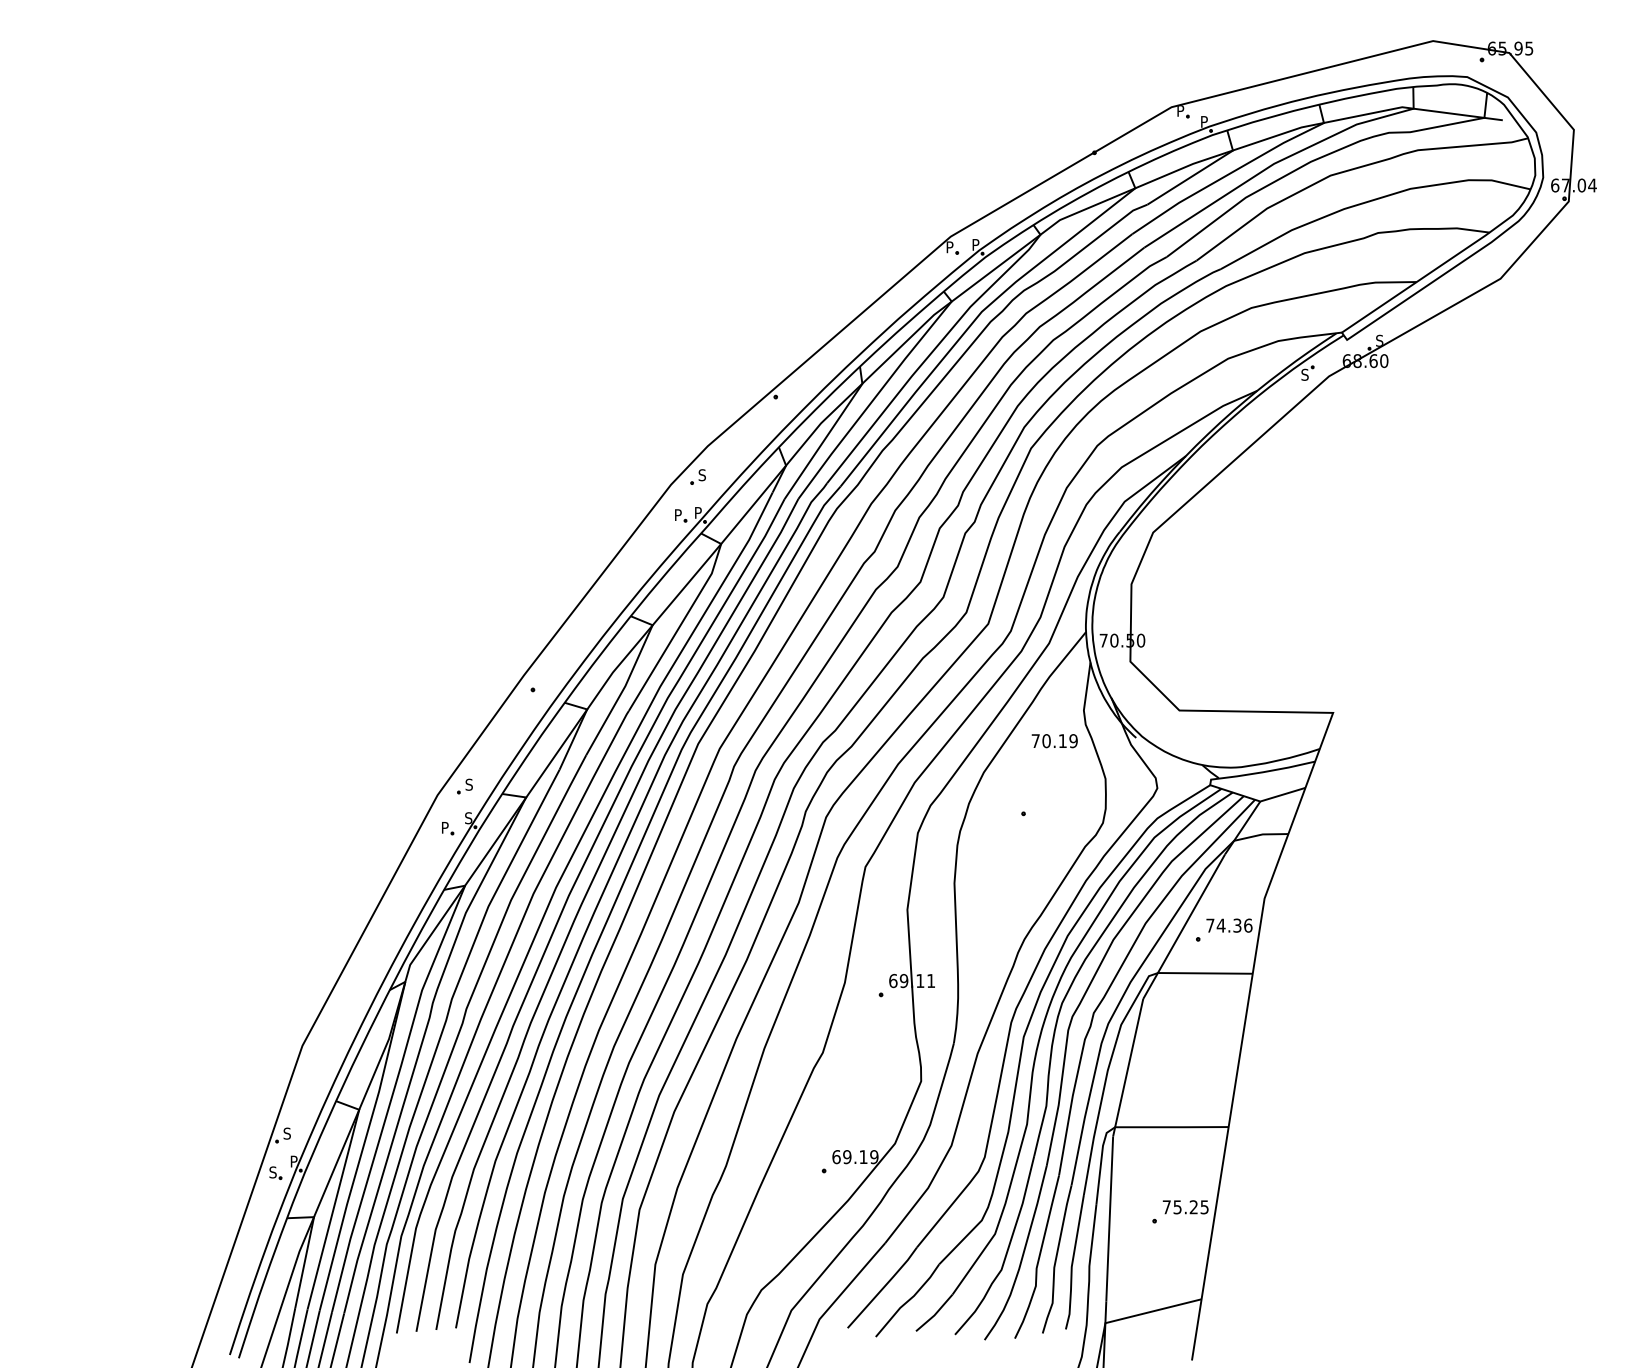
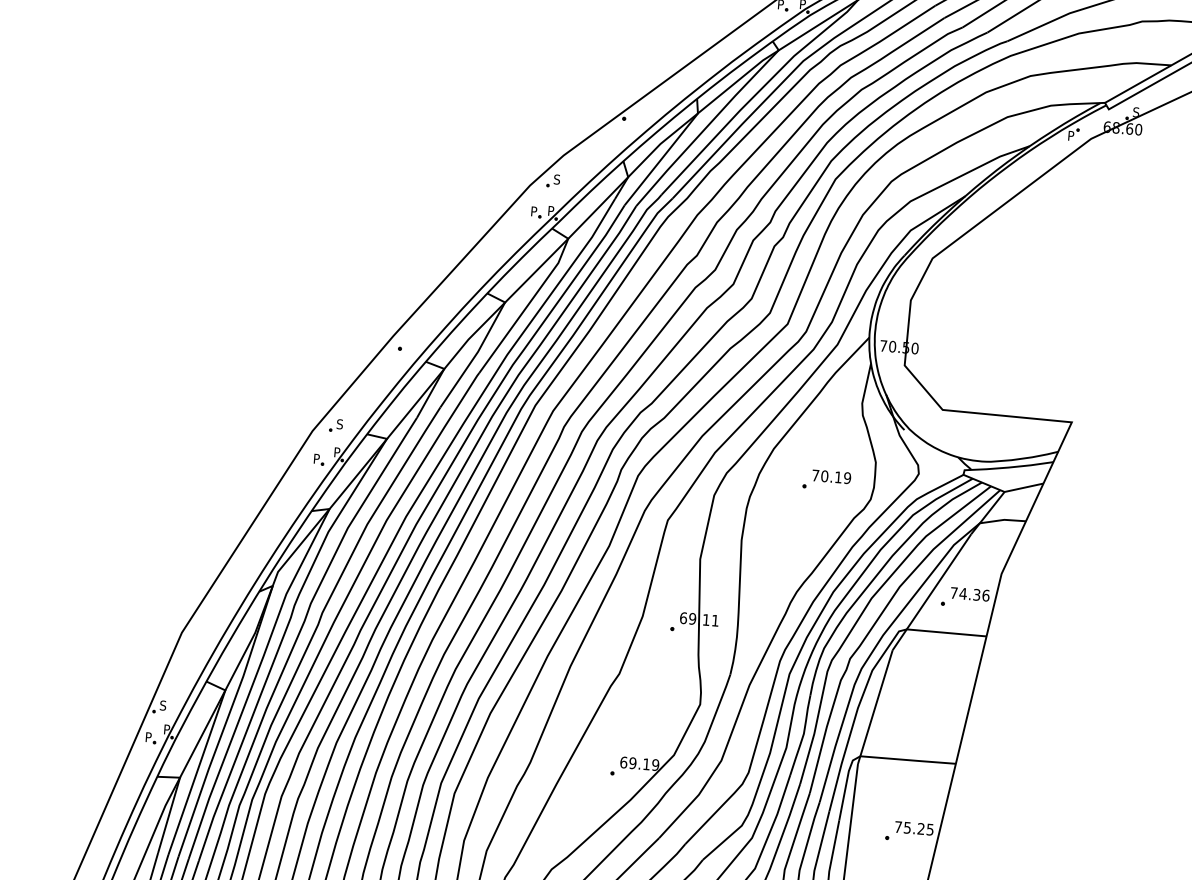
text: (1304, 374) -> (1070, 135), S -> P
text: (1054, 741) -> (831, 477), moved
text: (468, 818) -> (337, 452), S -> P
text: (272, 1172) -> (148, 737), S -> P

